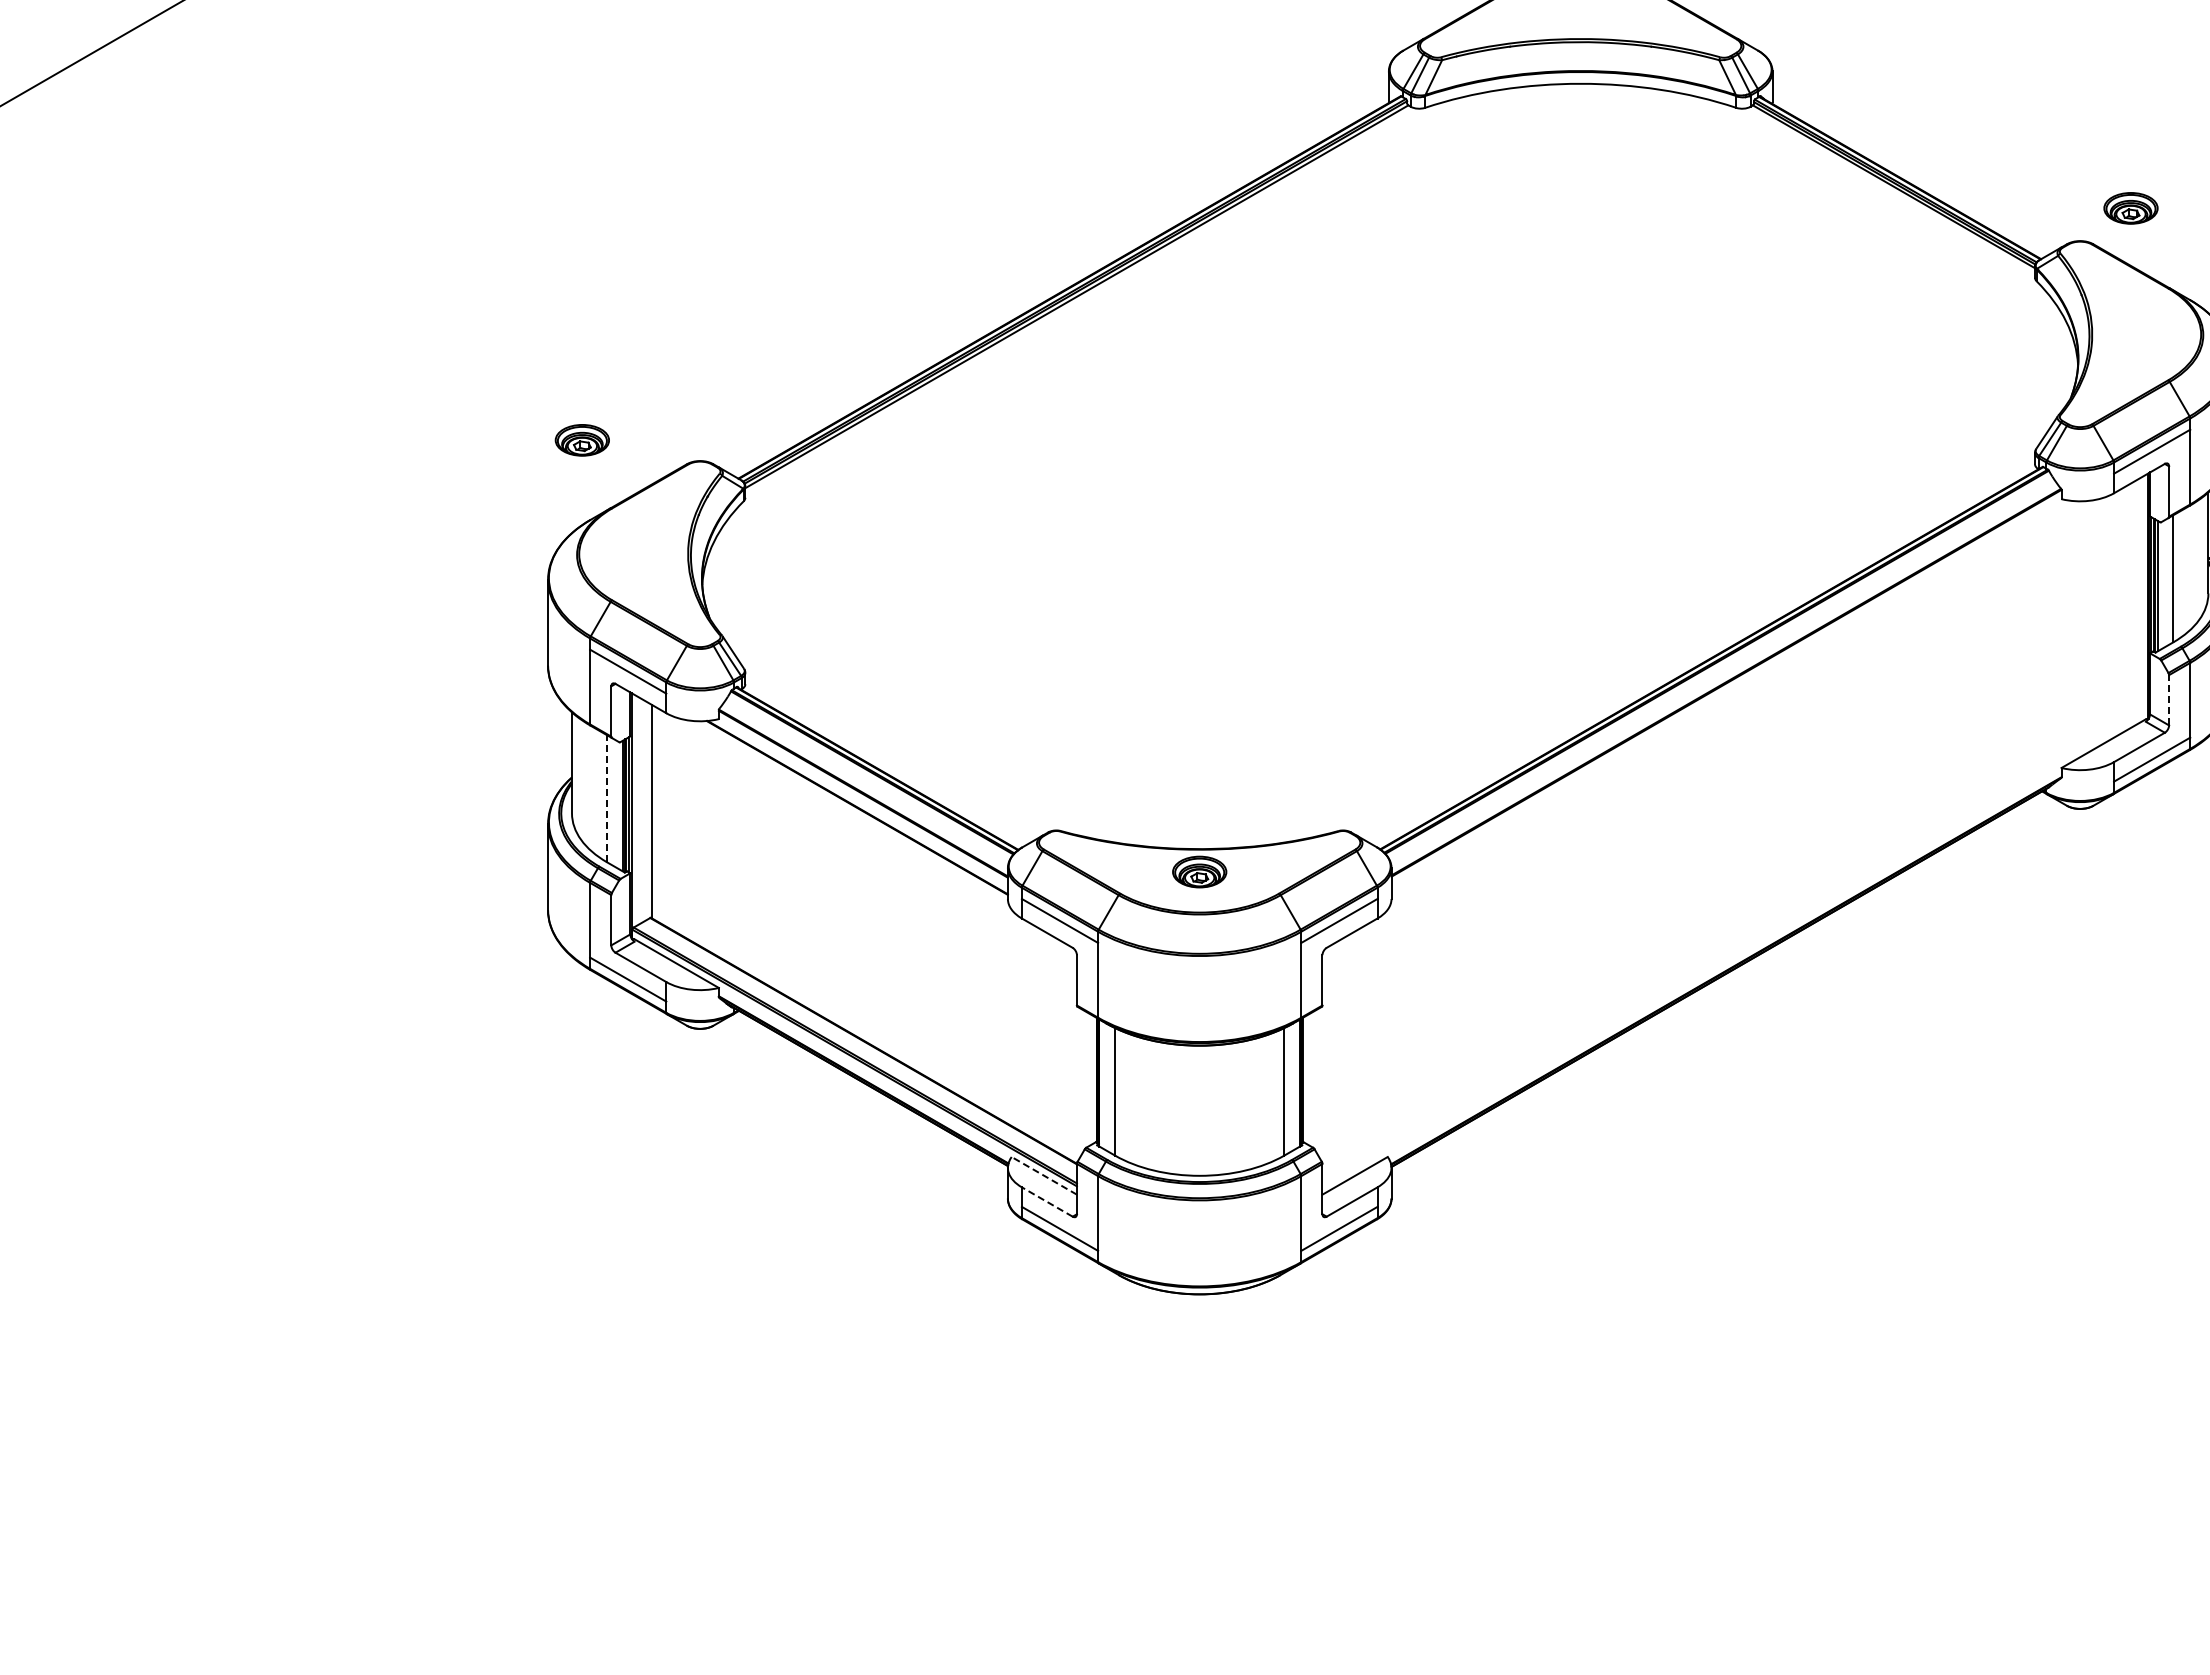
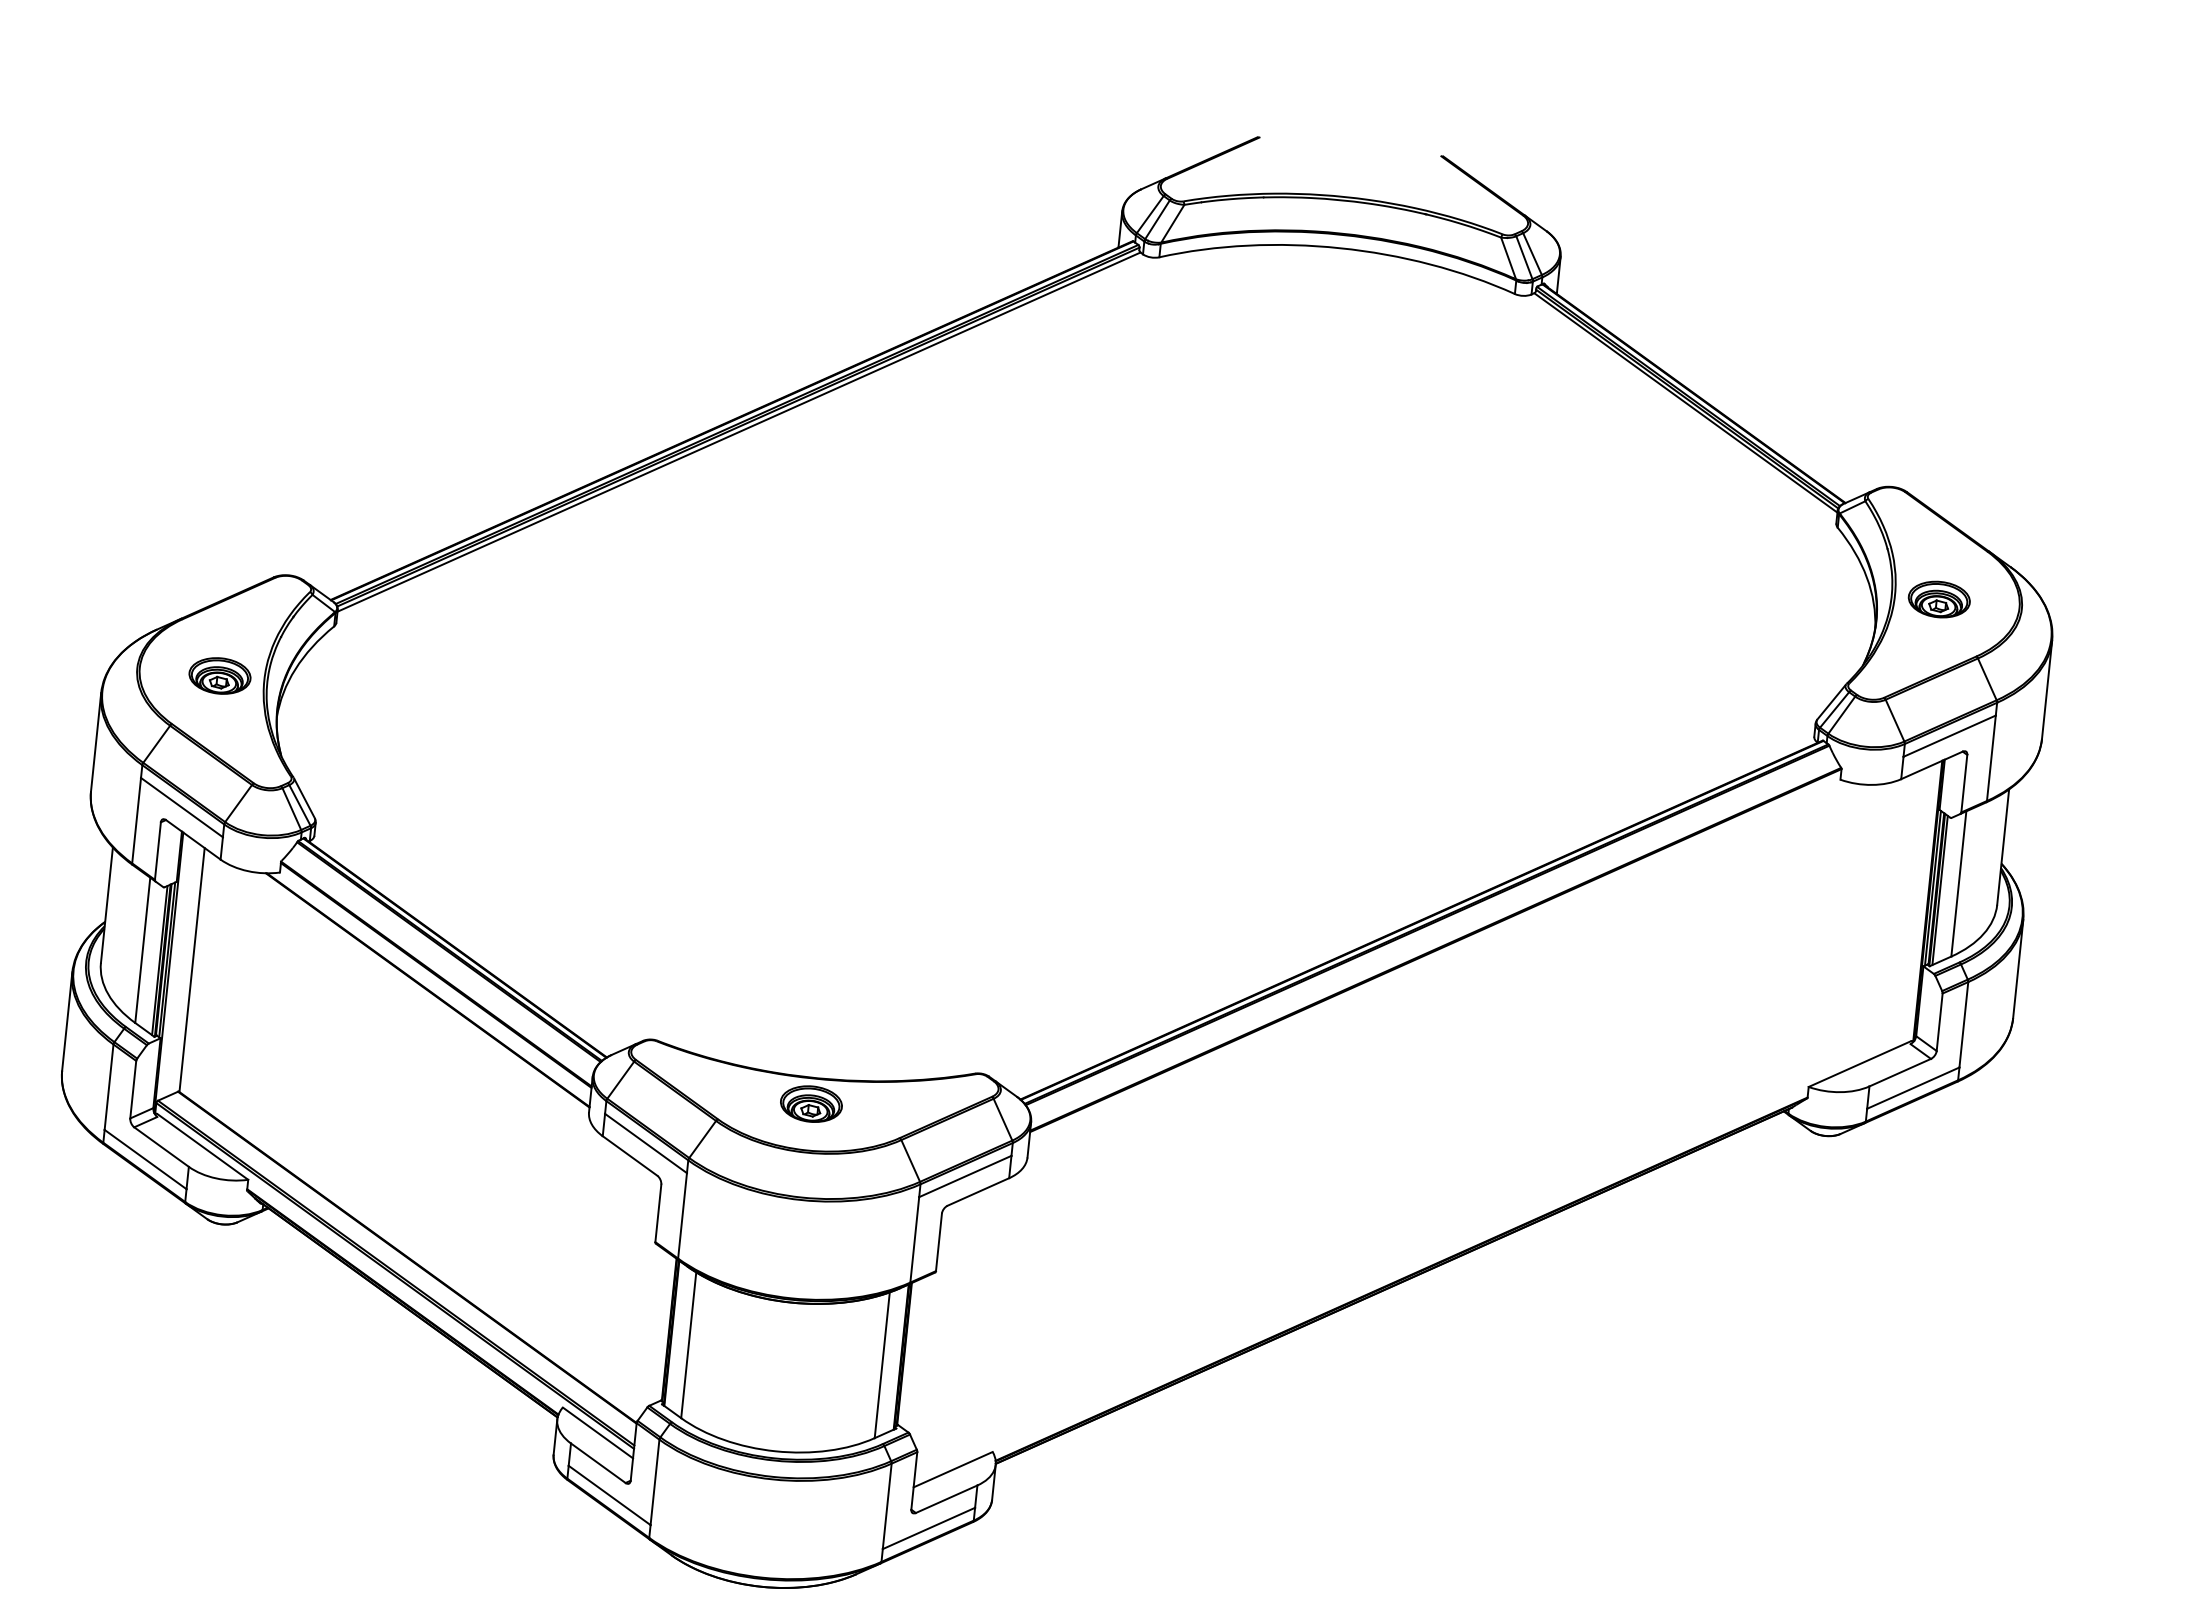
part: (2130, 208) -> (1938, 599), moved
part: (581, 440) -> (218, 676), moved
line: (2169, 699) -> (1940, 1021), dashed -> solid
line: (607, 798) -> (143, 950), dashed -> solid
line: (1044, 1175) -> (598, 1432), dashed -> solid
line: (1046, 1201) -> (597, 1462), dashed -> solid

